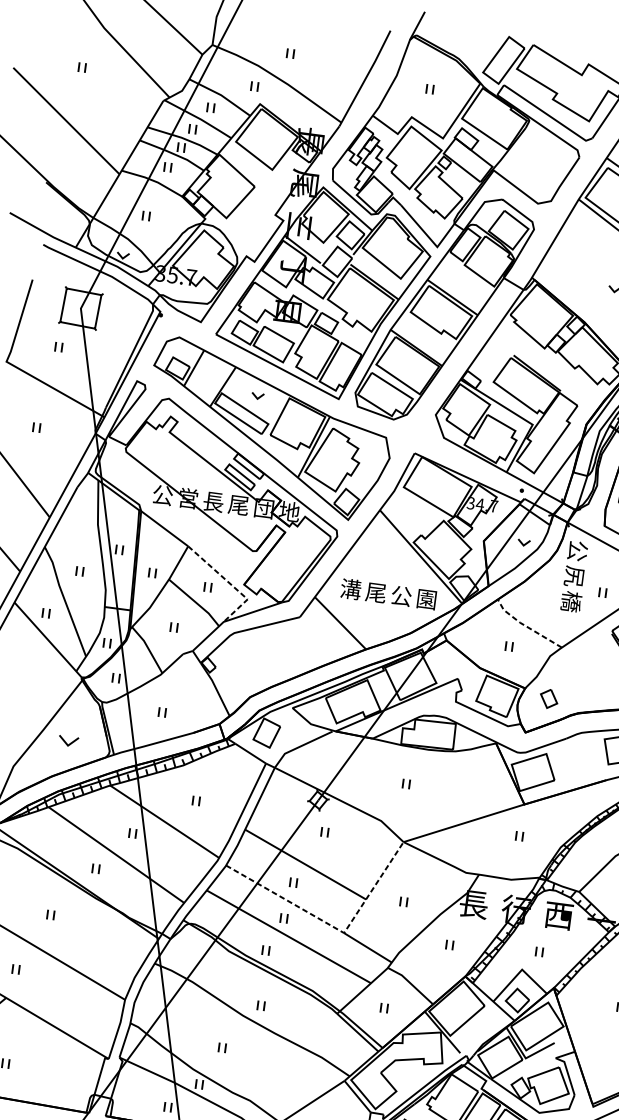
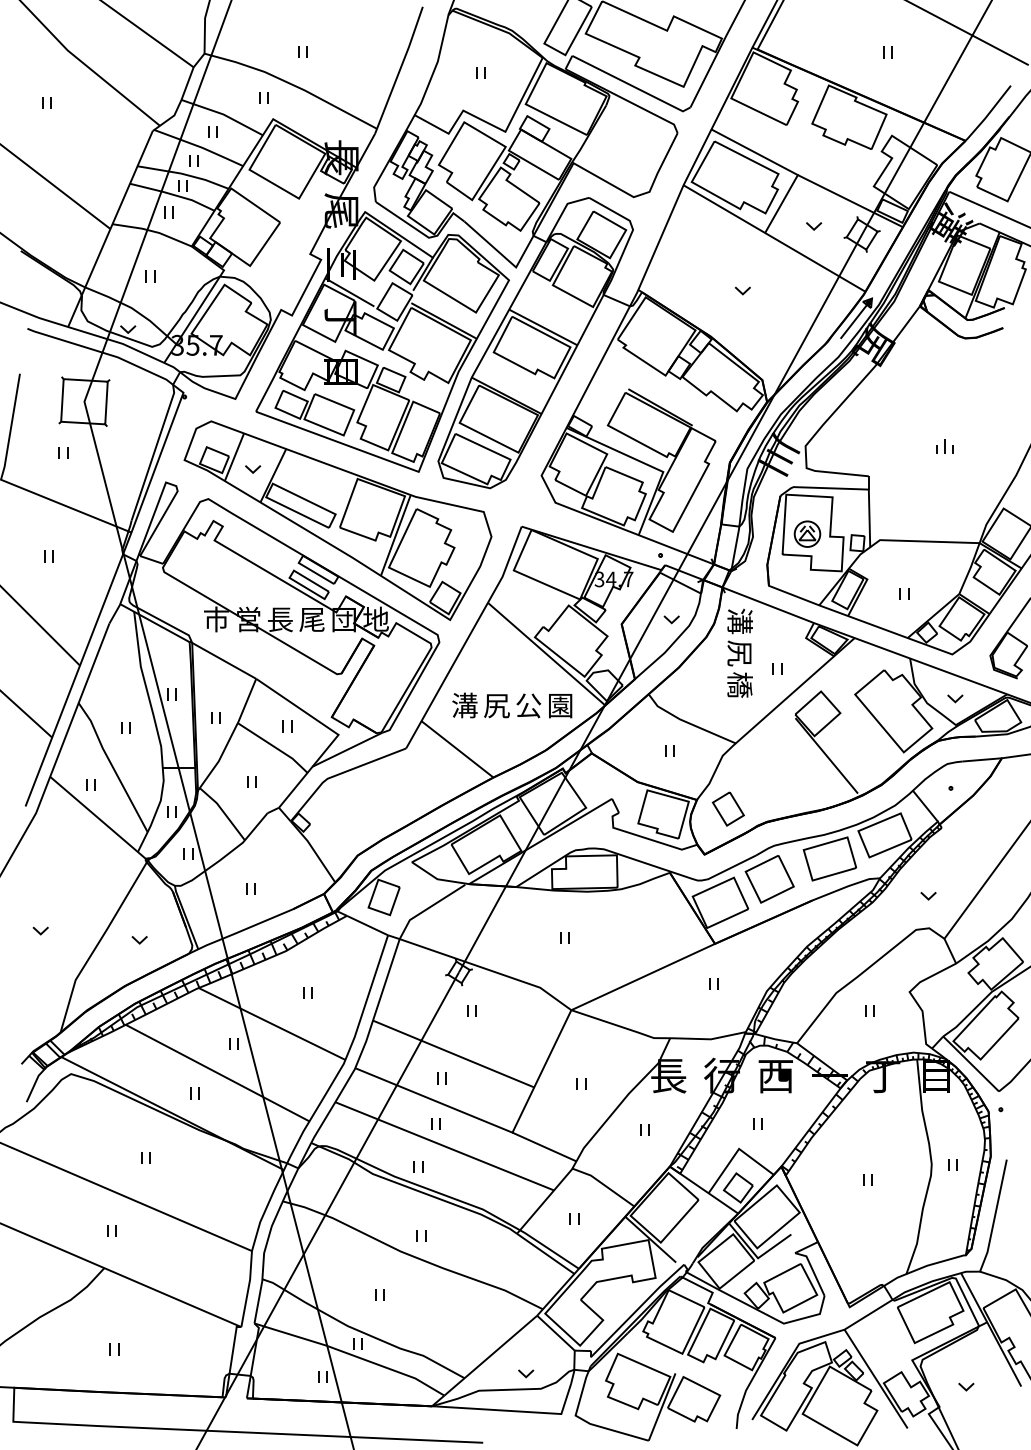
part: (258, 396) -> (253, 469), moved
text: (162, 495) -> (216, 619), 公 -> 市
text: (577, 551) -> (739, 621), 公 -> 溝
line: (230, 584) -> (315, 719), dashed -> solid
text: (375, 593) -> (496, 706), 尾 -> 尻
line: (526, 626) -> (688, 722), dashed -> solid
part: (548, 698) -> (727, 808), size x1.43
part: (68, 741) -> (139, 940), size x0.62
part: (574, 759) -> (769, 879), added
line: (333, 926) -> (498, 1126), dashed -> solid

